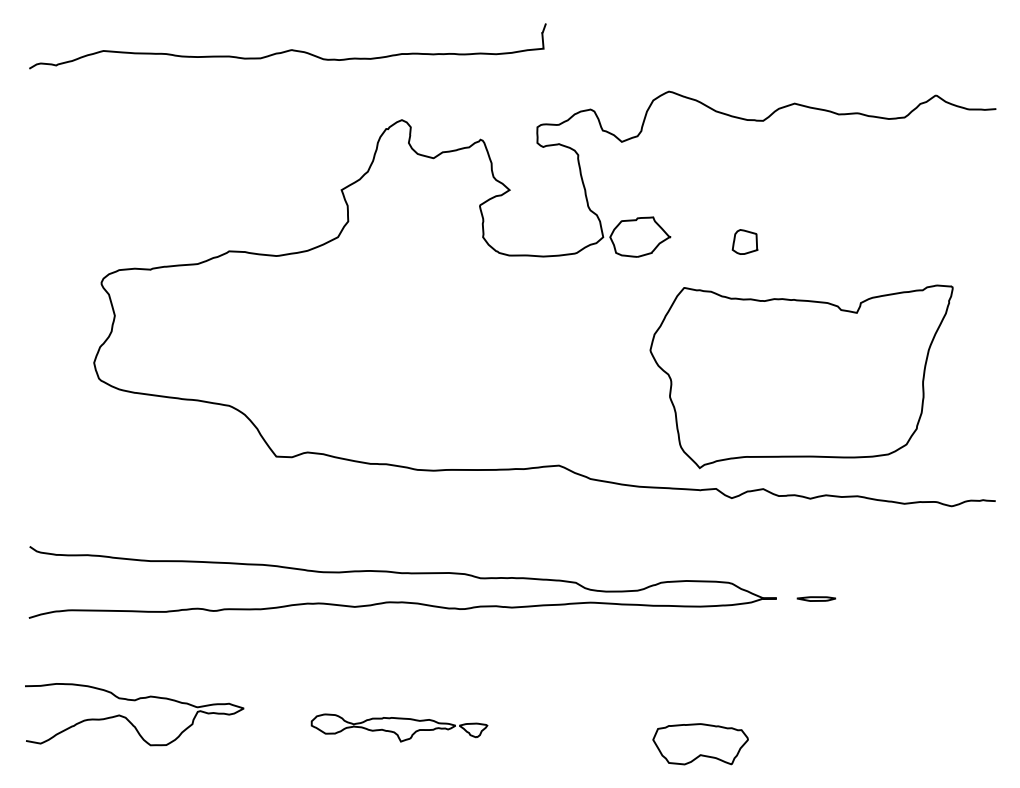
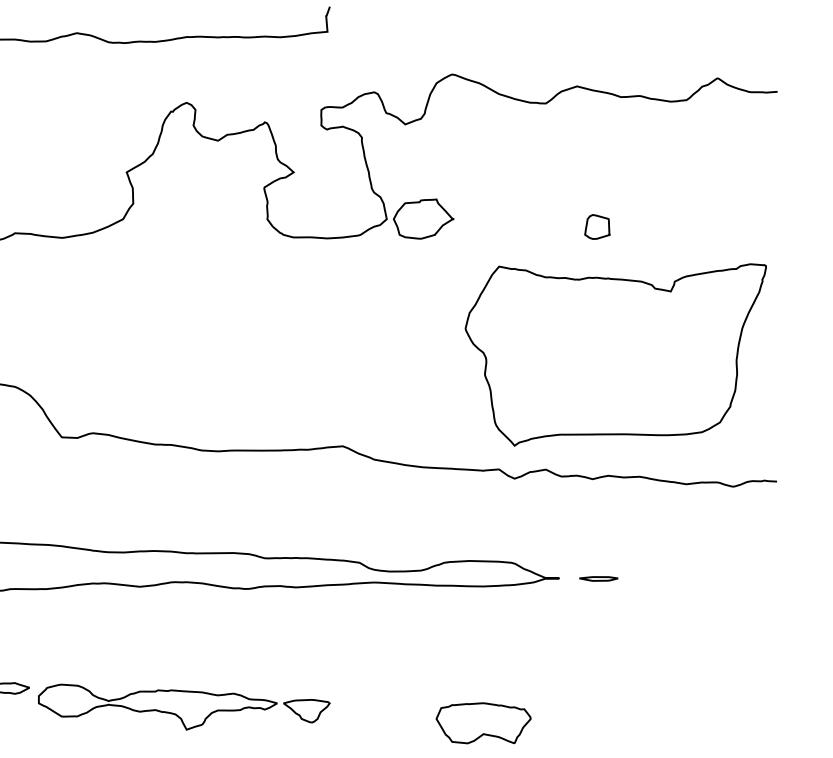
part: (744, 241) -> (596, 226), moved
part: (801, 376) -> (615, 354), moved
part: (399, 727) -> (184, 706), size x1.67

